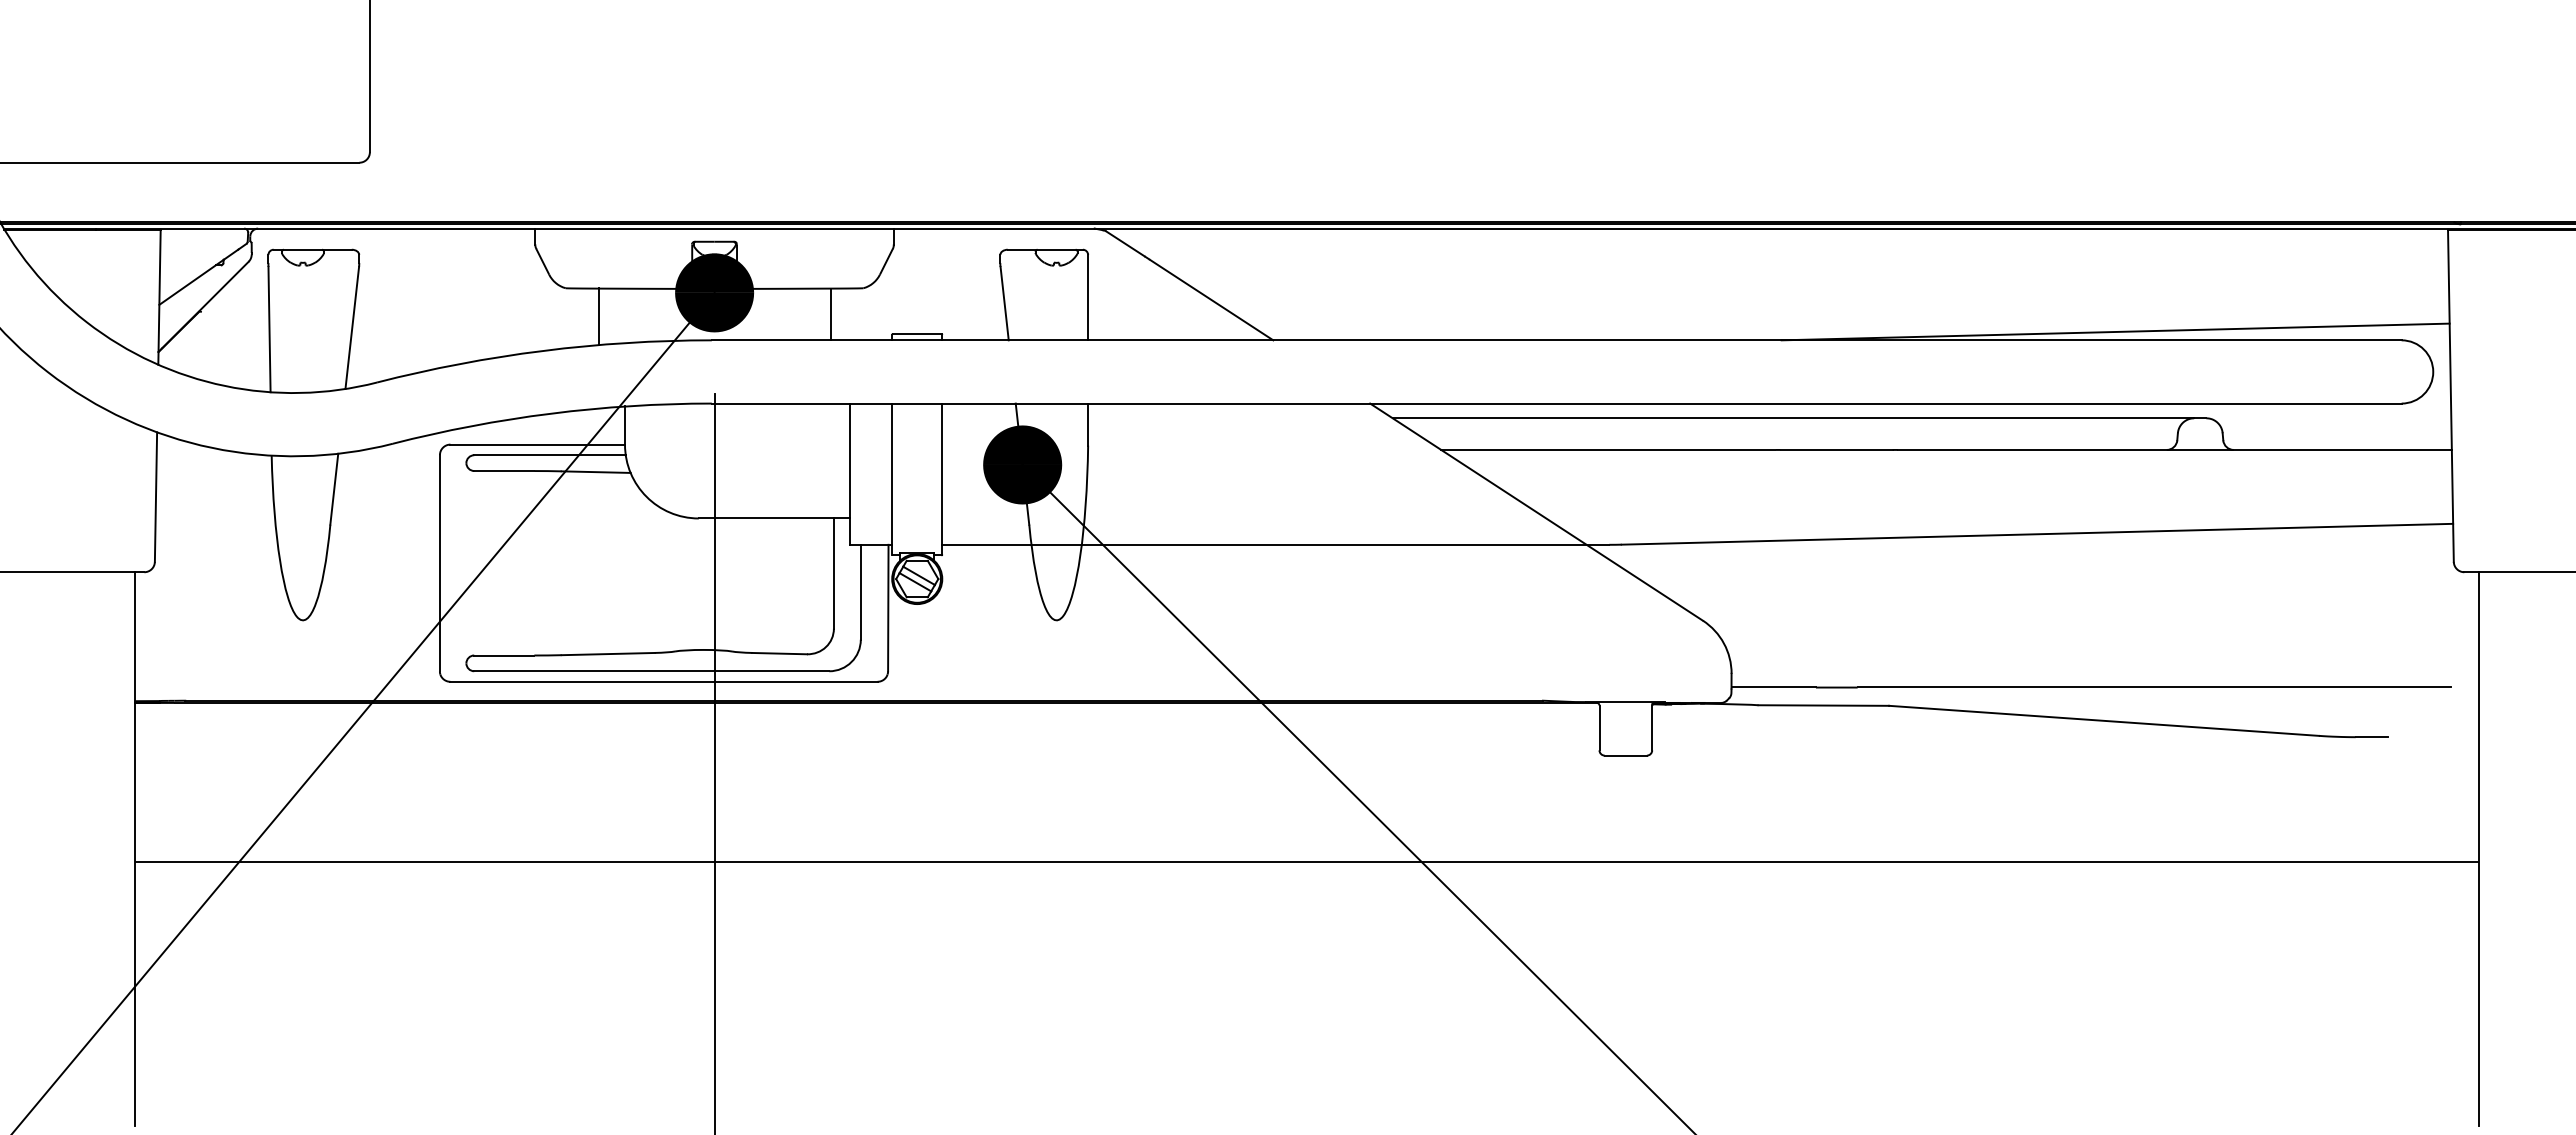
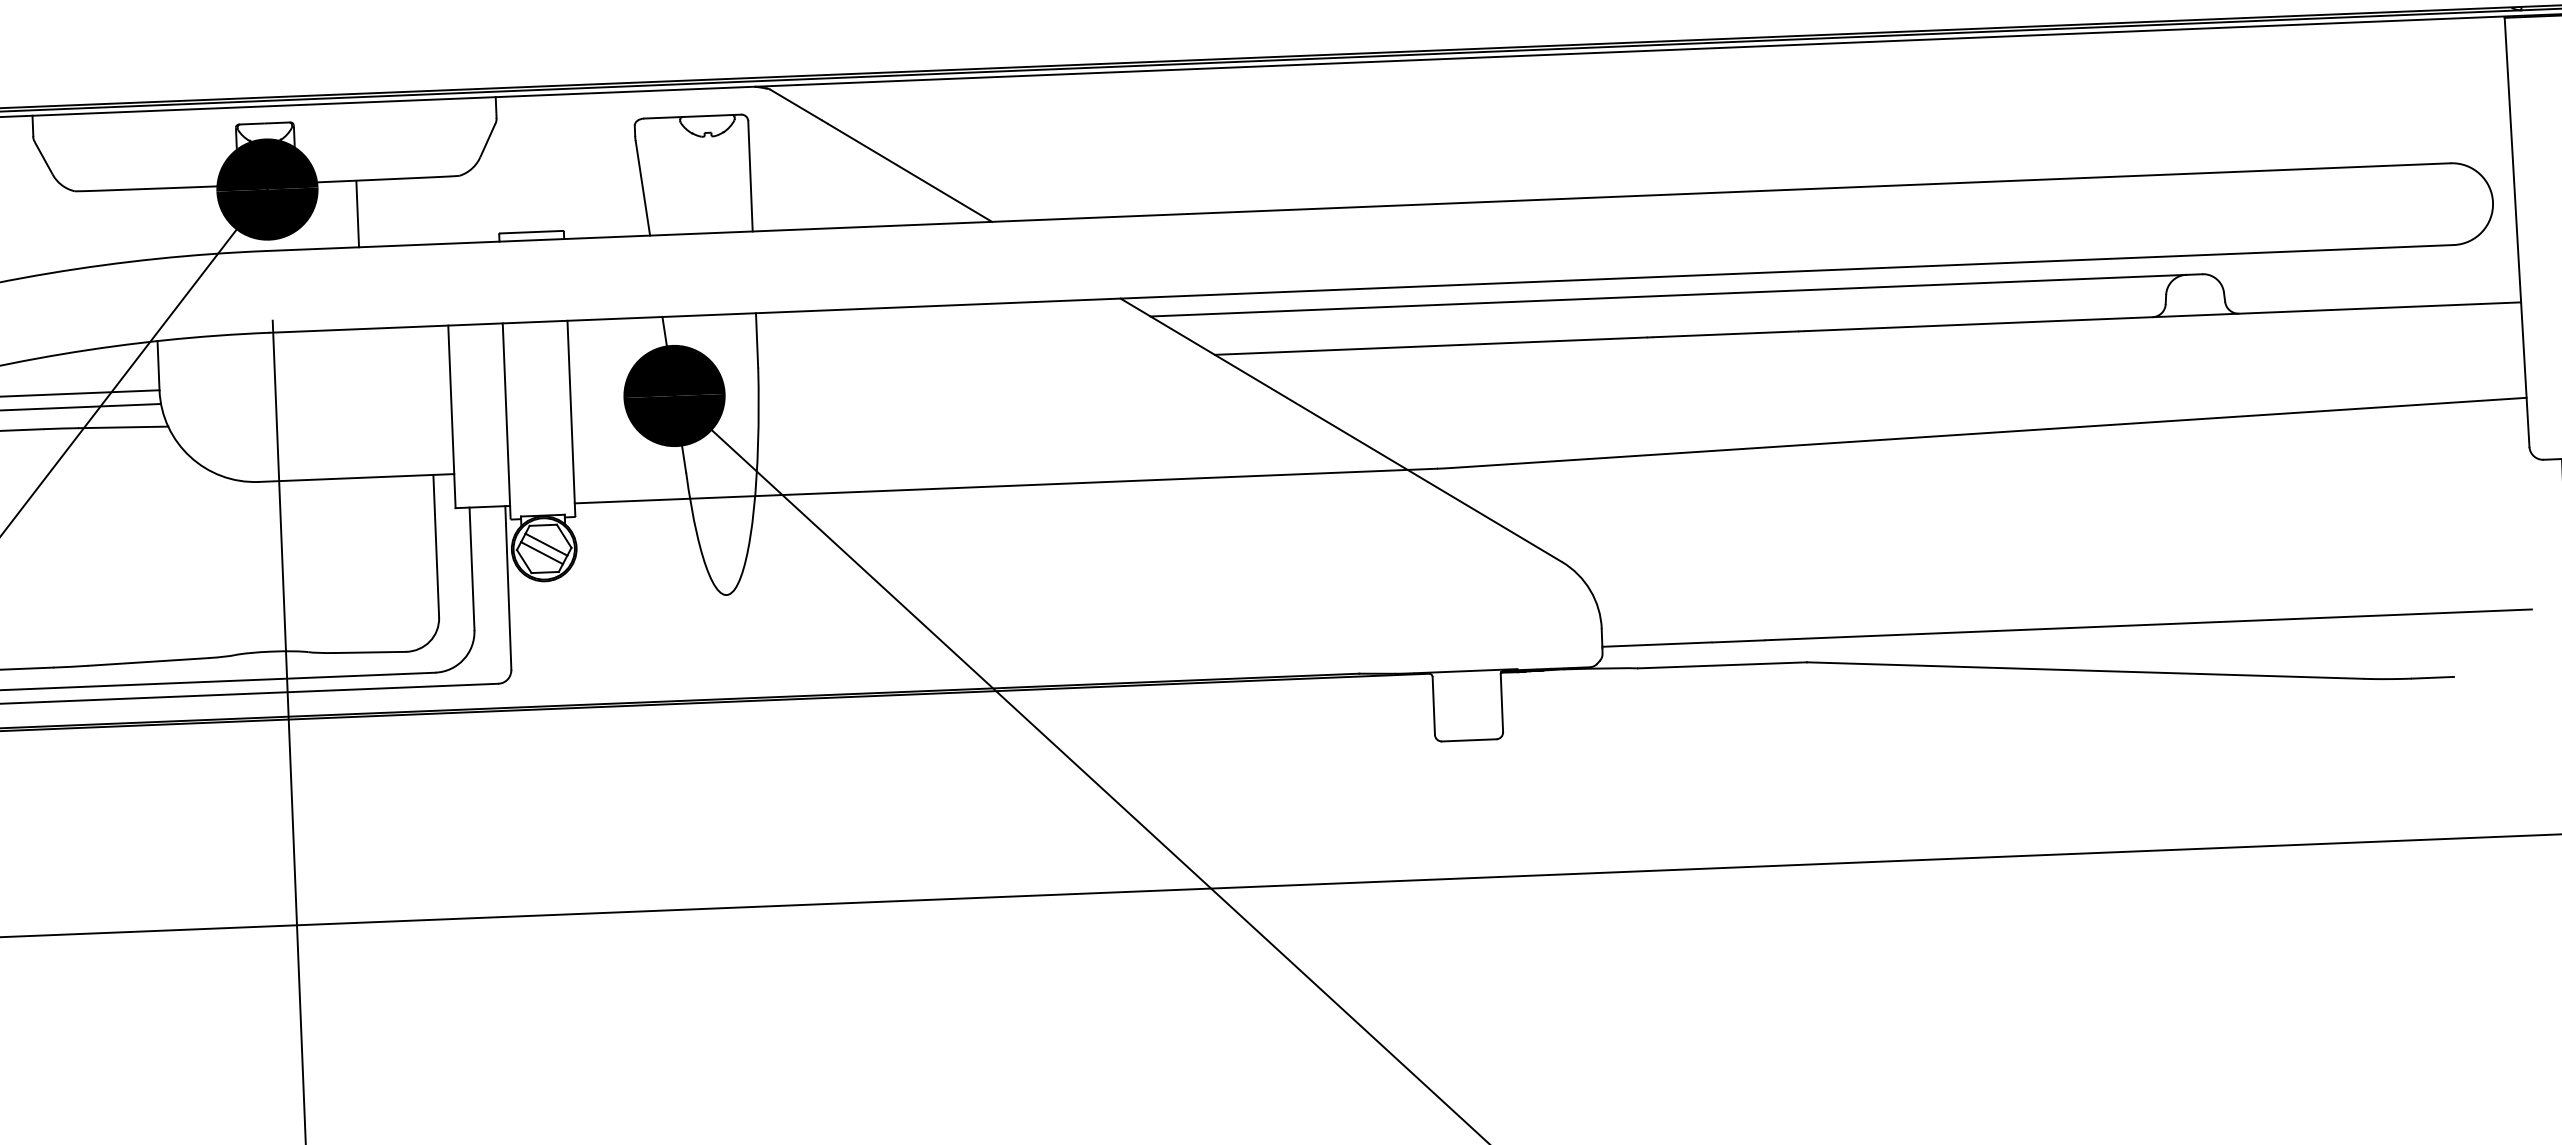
line: (830, 314) -> (357, 213), moved
line: (598, 316) -> (118, 226), removed
line: (2115, 331) -> (2080, 166), removed

